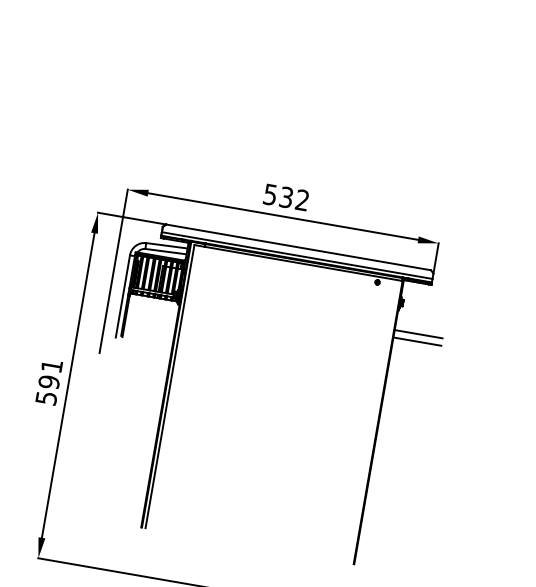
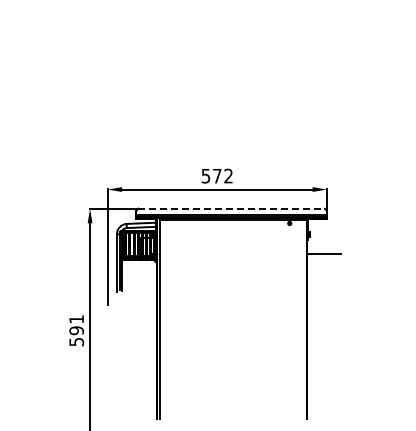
text: (286, 196) -> (217, 175), 532 -> 572
line: (300, 247) -> (232, 208), solid -> dashed
line: (416, 341) -> (323, 259), removed

